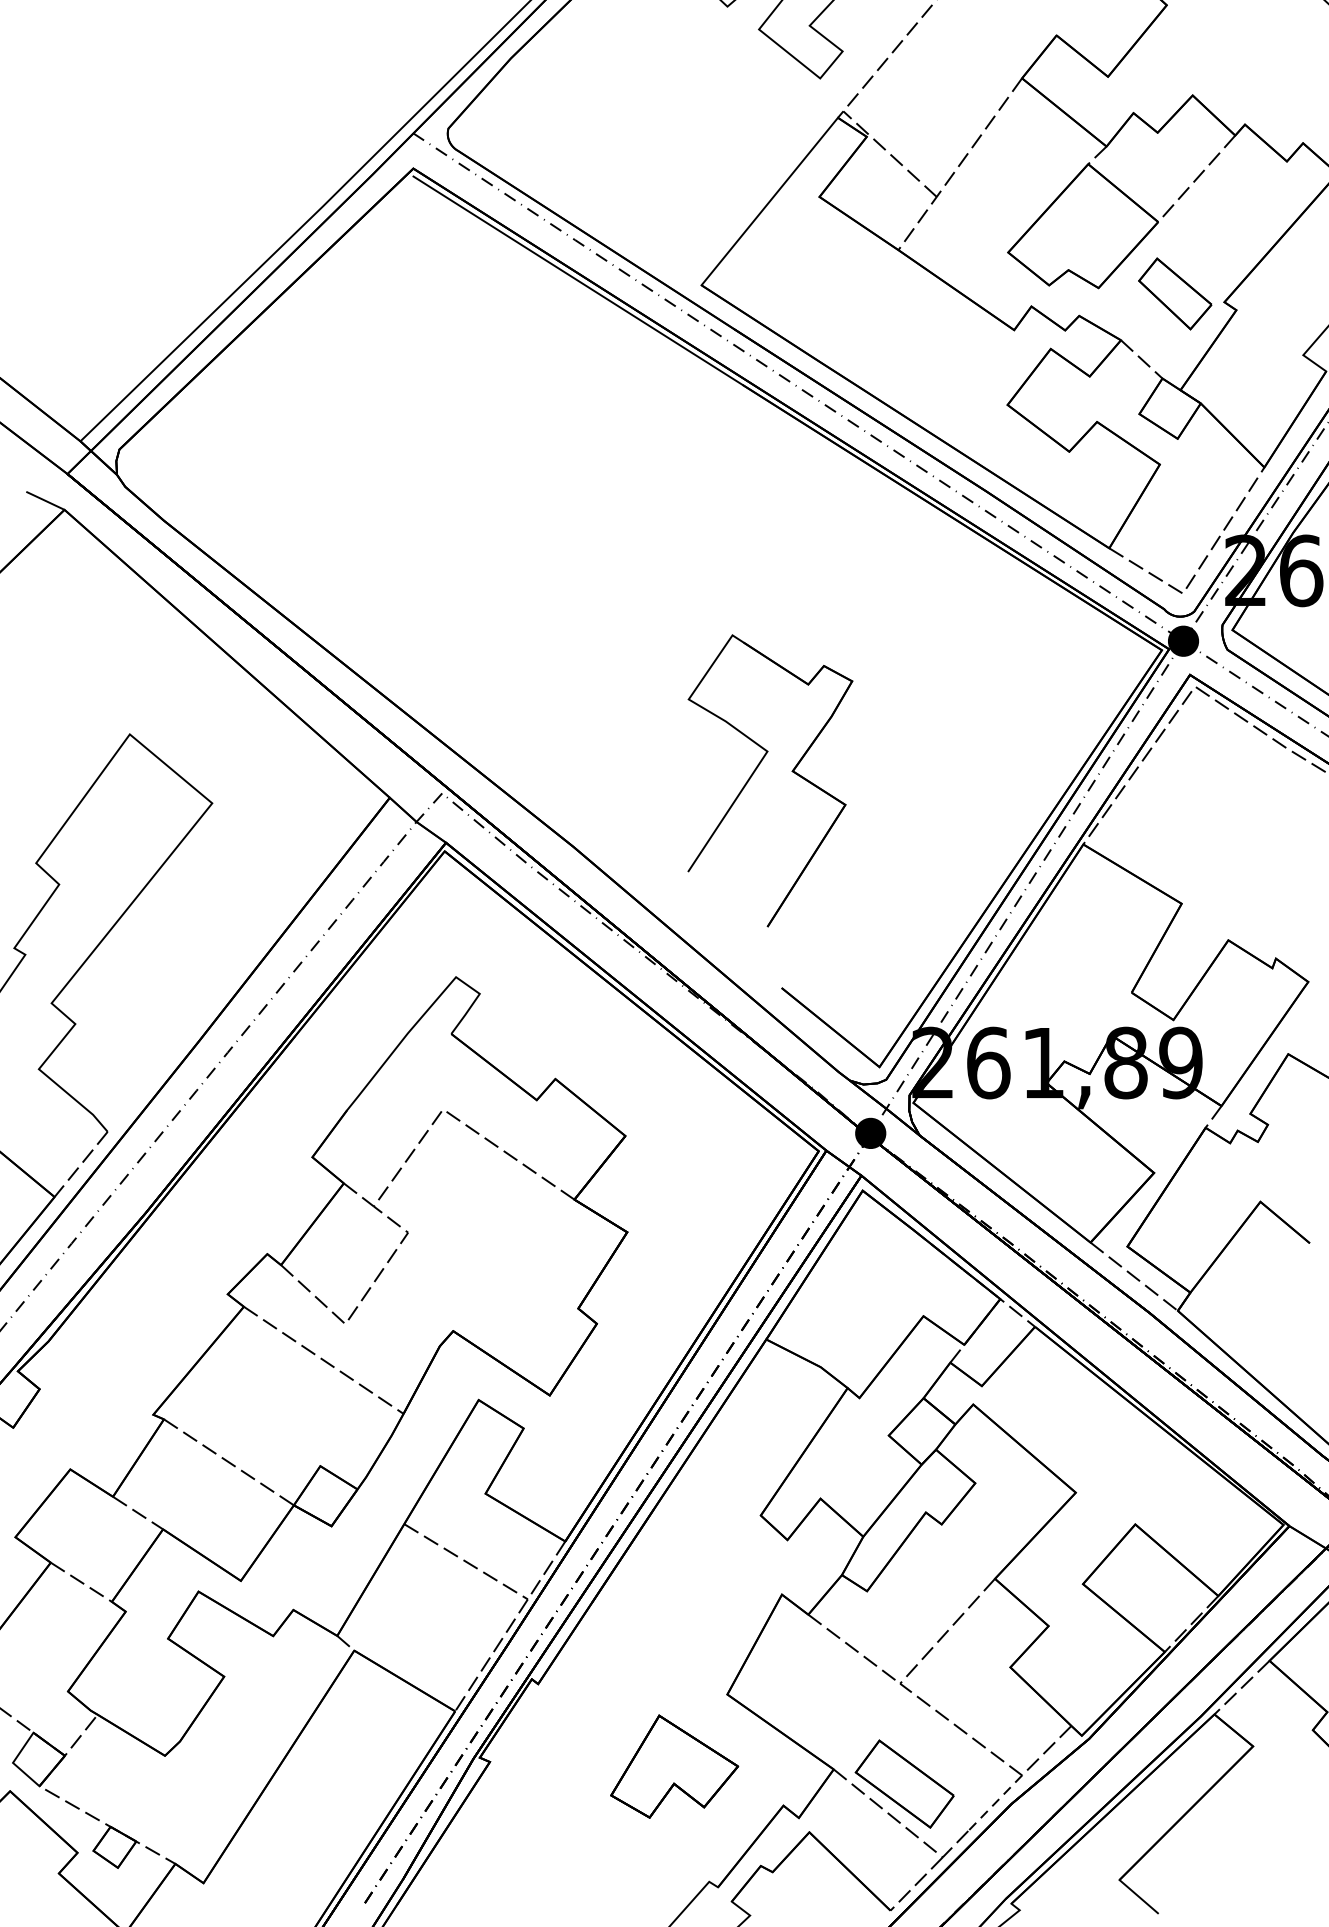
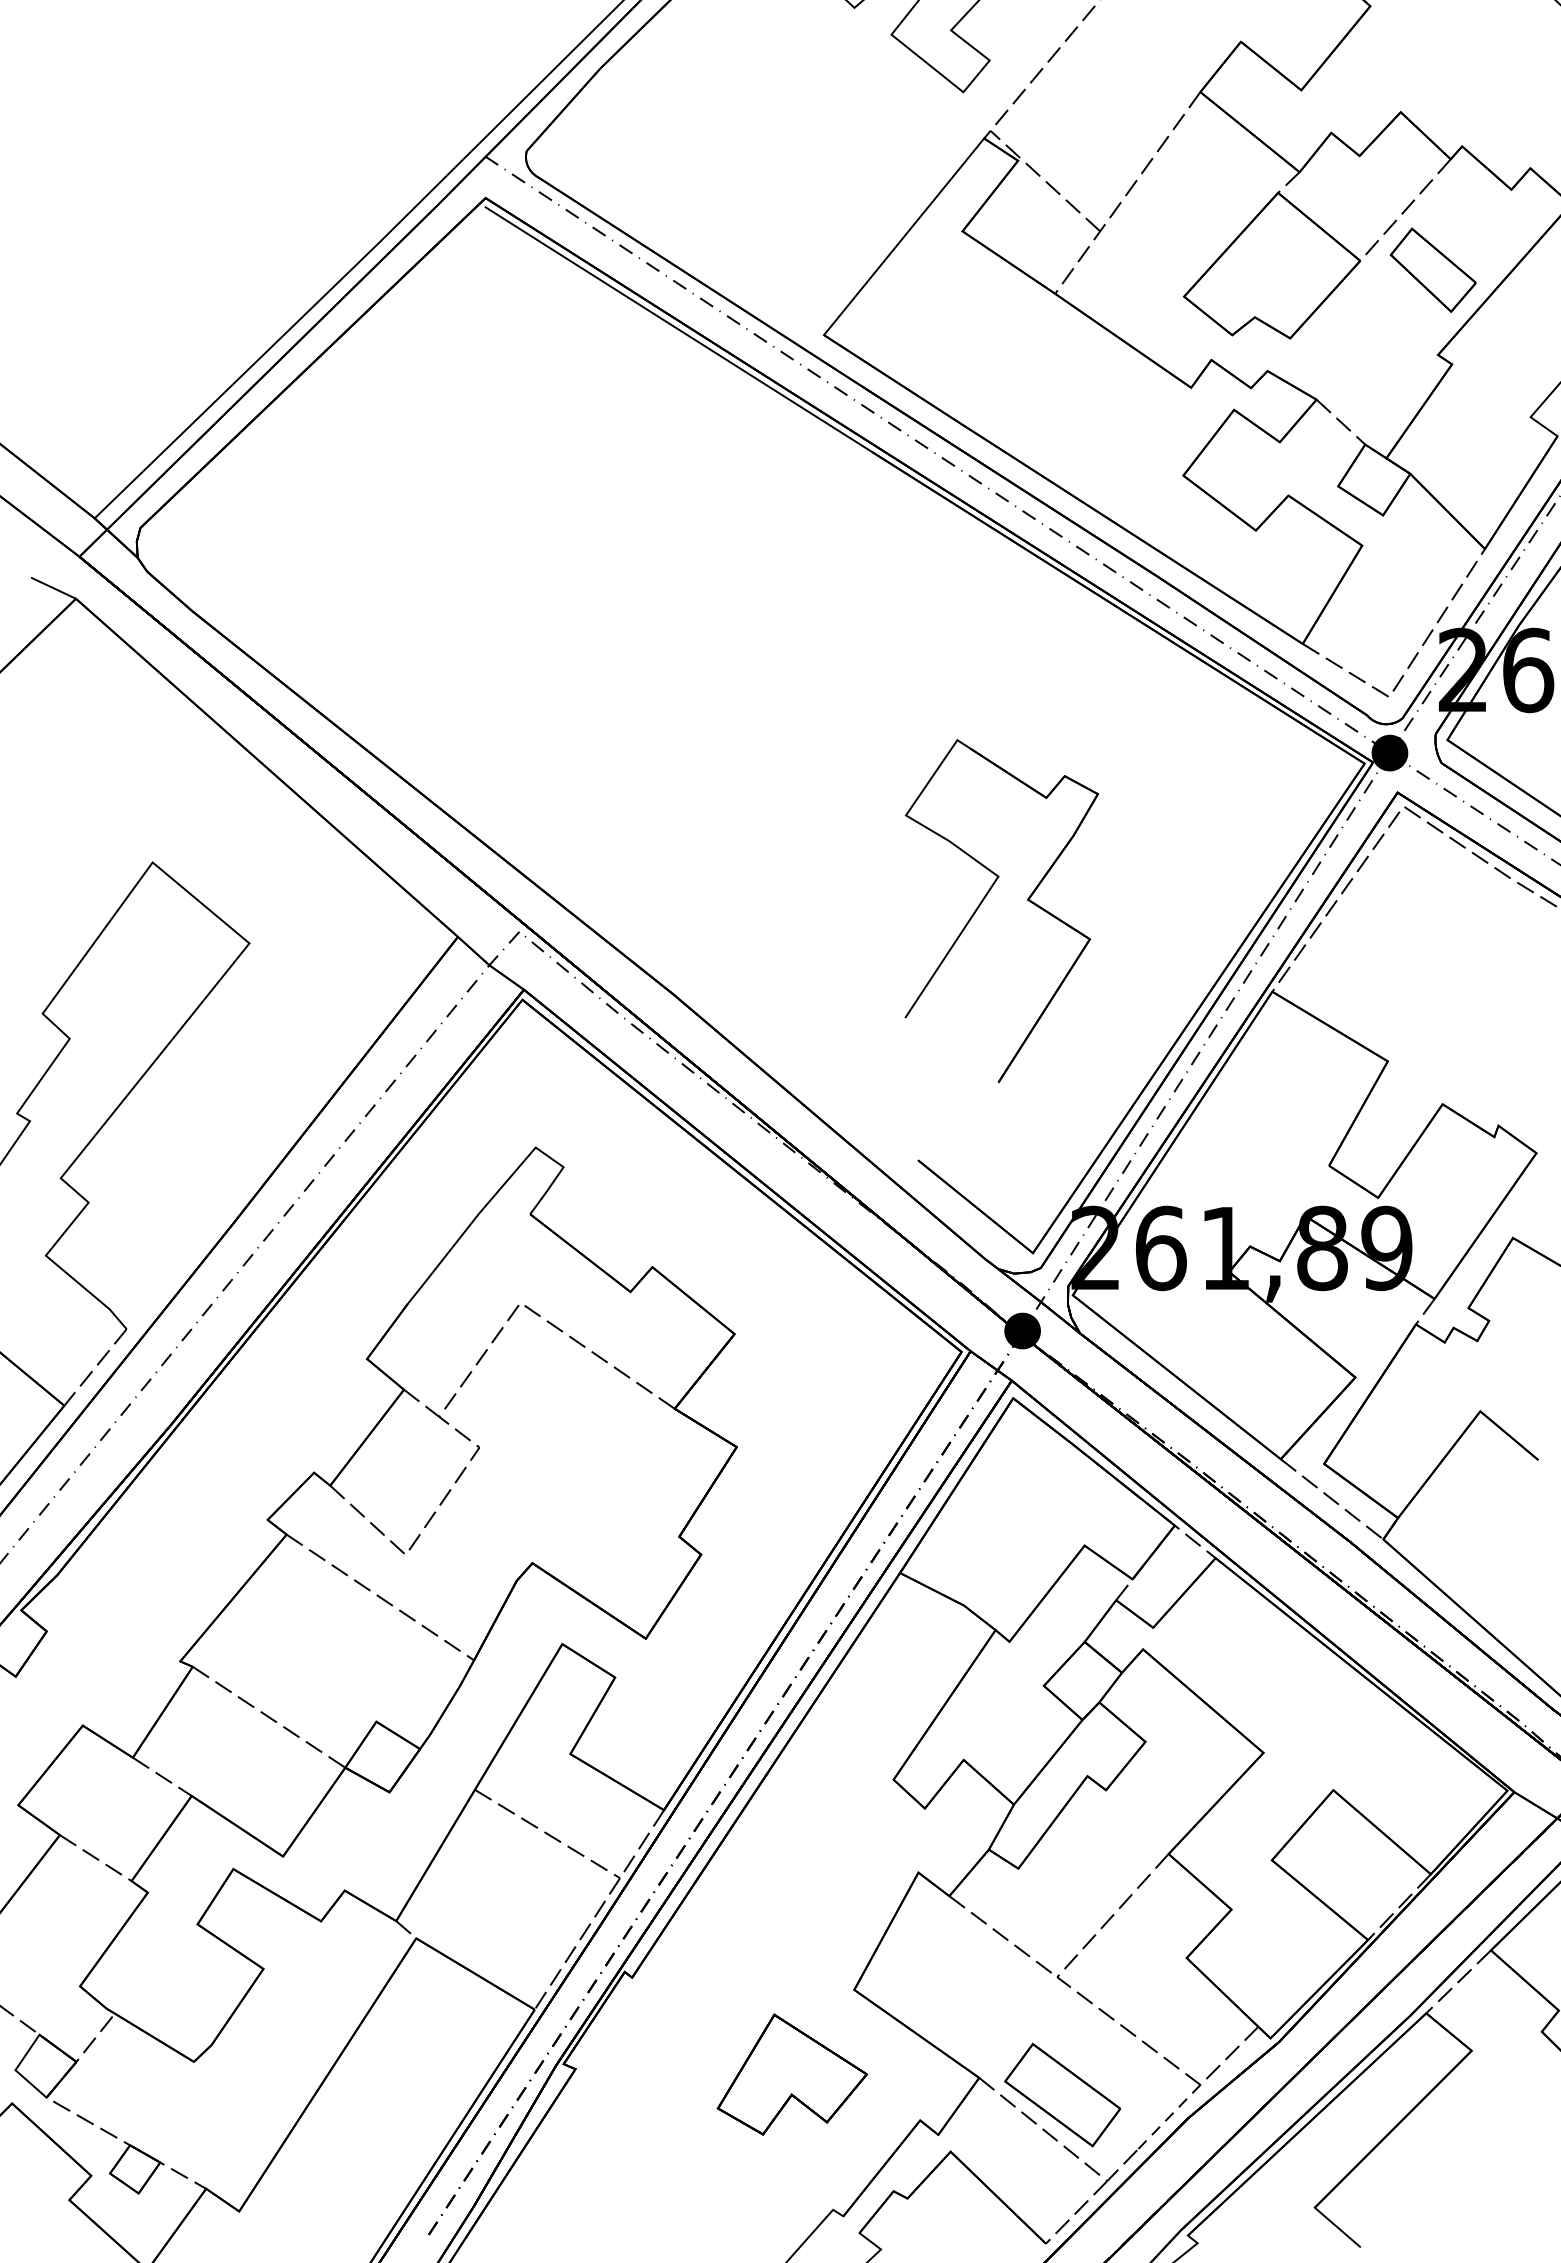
part: (1174, 293) -> (1432, 269), moved
part: (756, 770) -> (985, 898), moved

